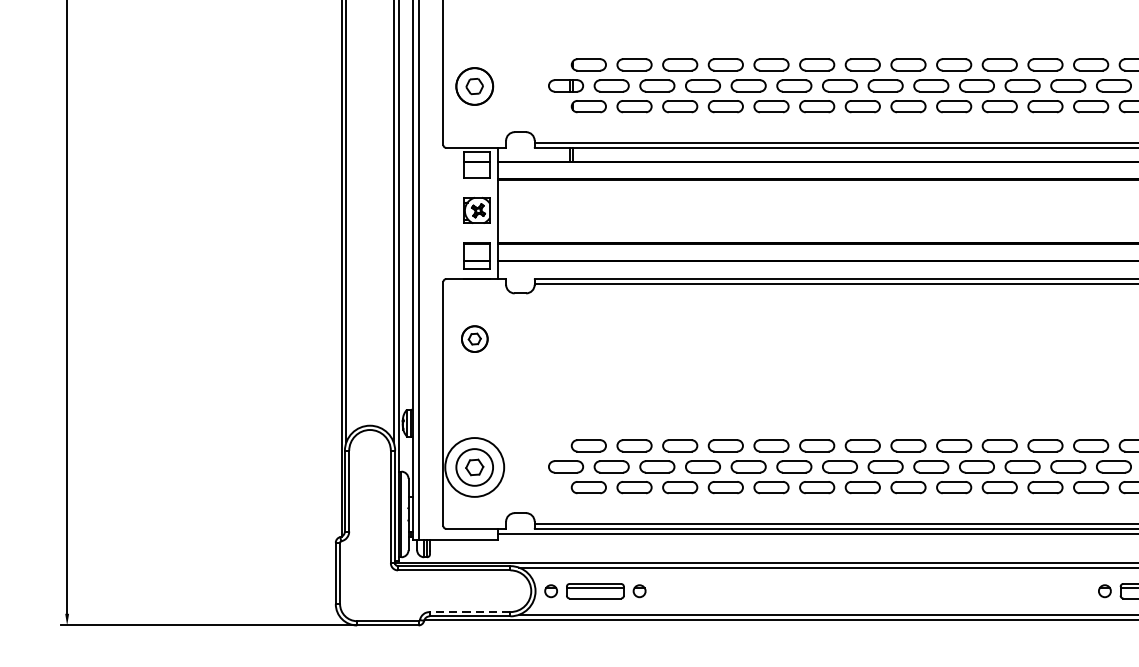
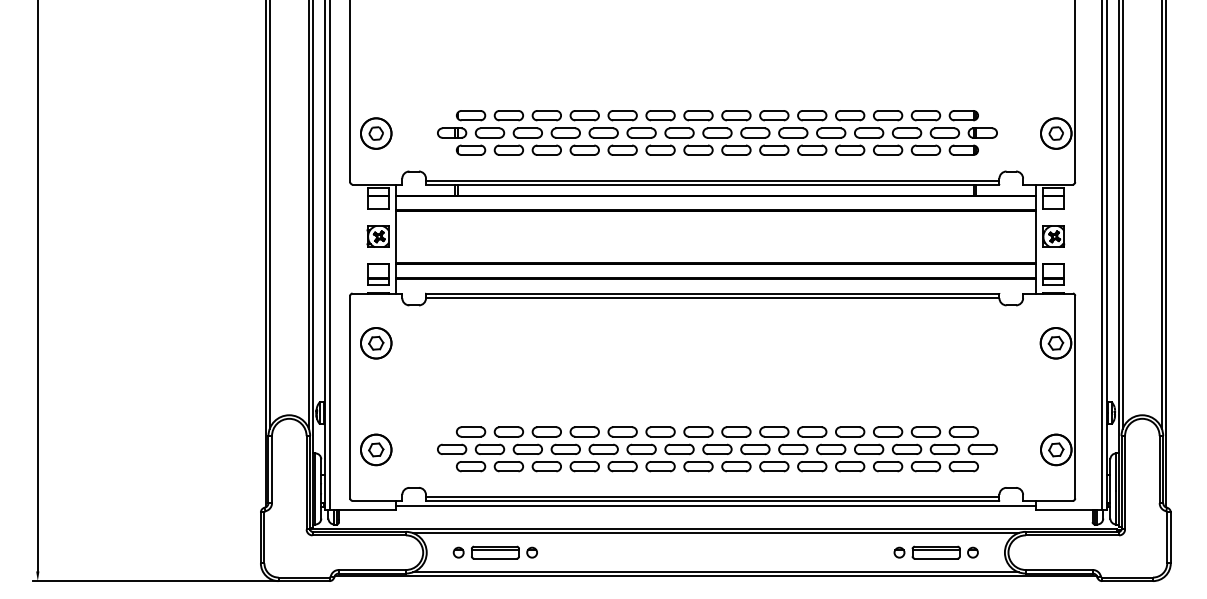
part: (475, 339) -> (376, 343), size x1.43
circle: (473, 466) -> (375, 449), size x0.62
part: (594, 590) -> (494, 552), moved
line: (470, 611) -> (372, 569), dashed -> solid

